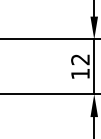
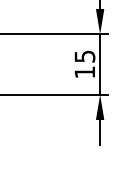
text: (80, 59) -> (84, 56), 12 -> 15

